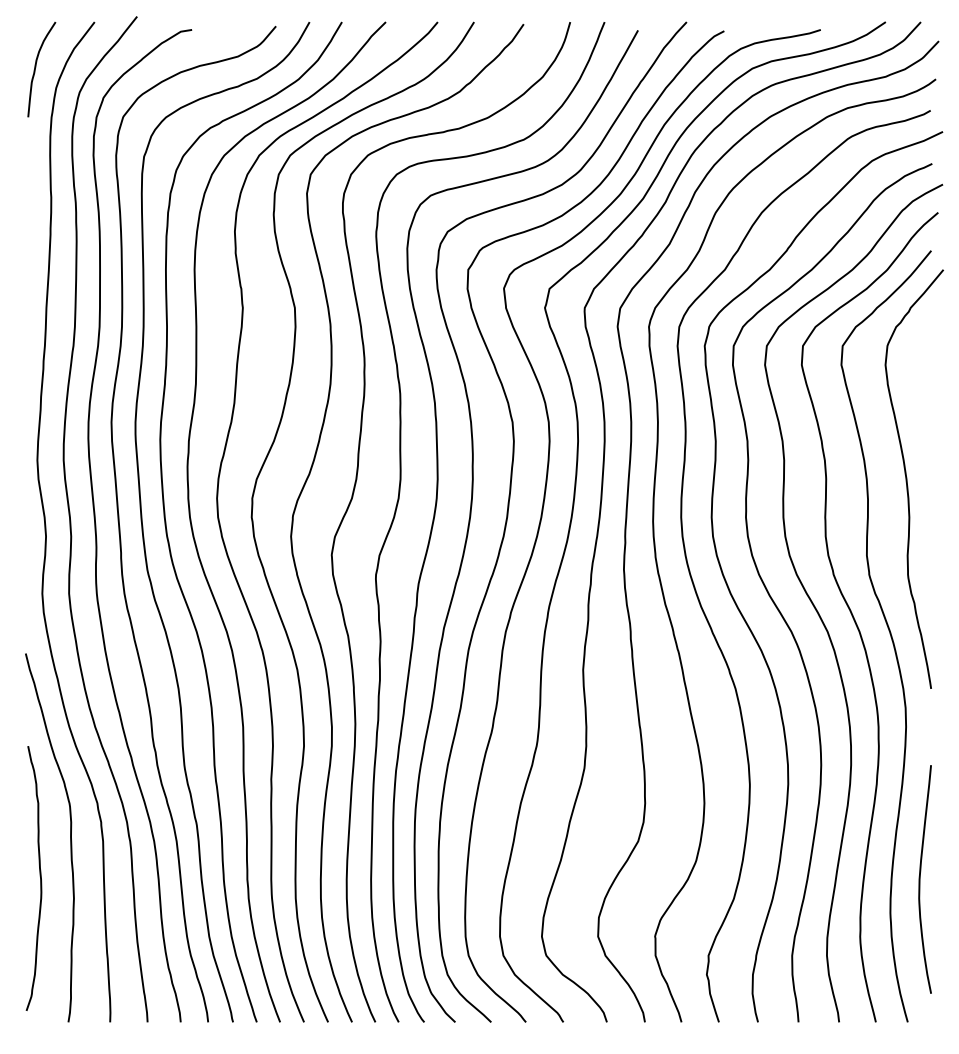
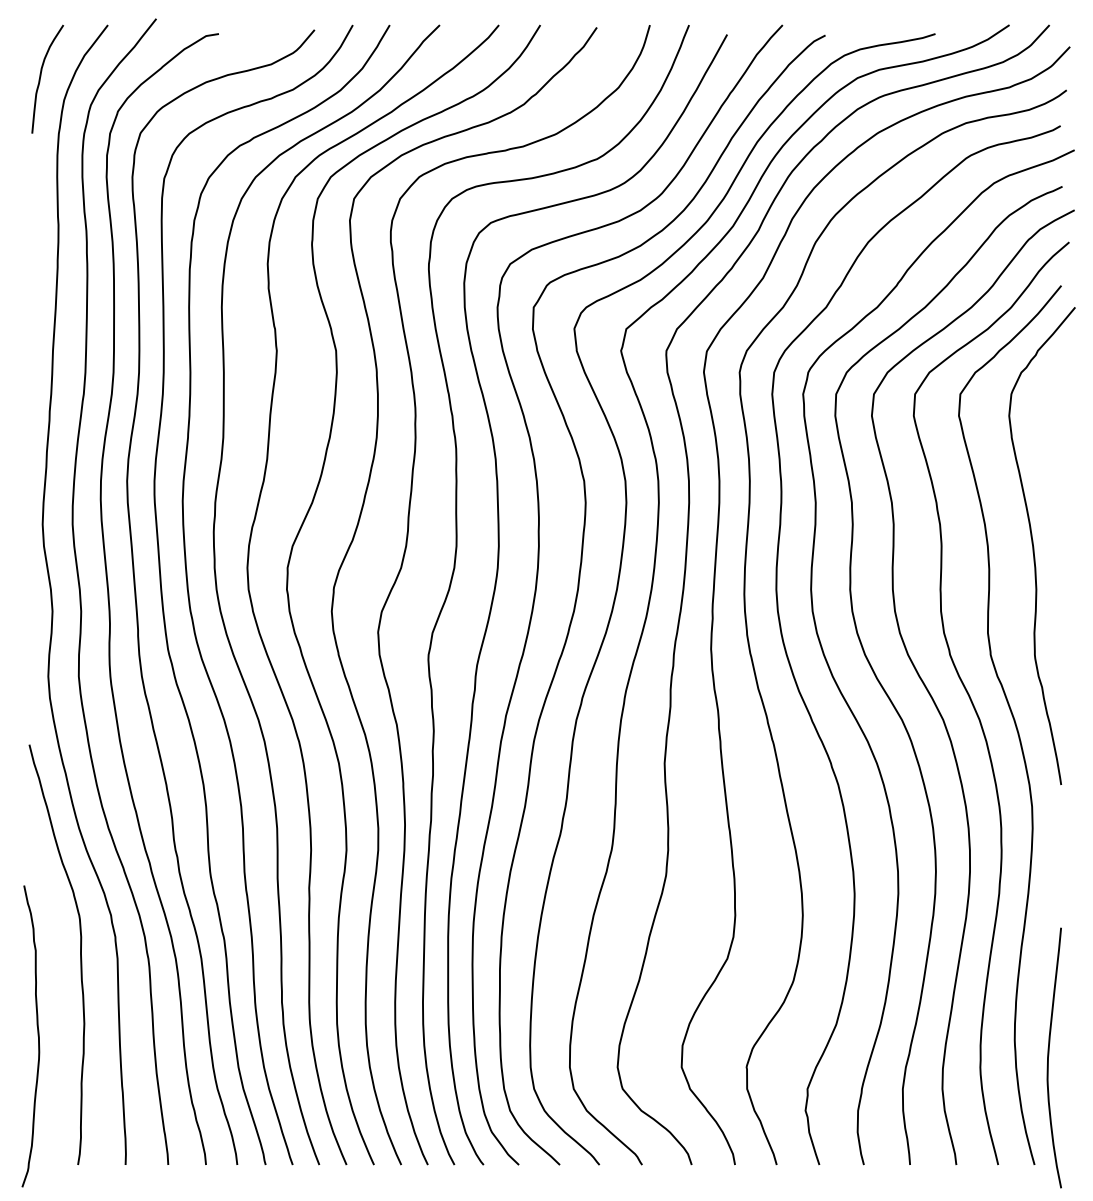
curve: (39, 876) -> (37, 1034), moved
curve: (920, 879) -> (1049, 1058), moved

